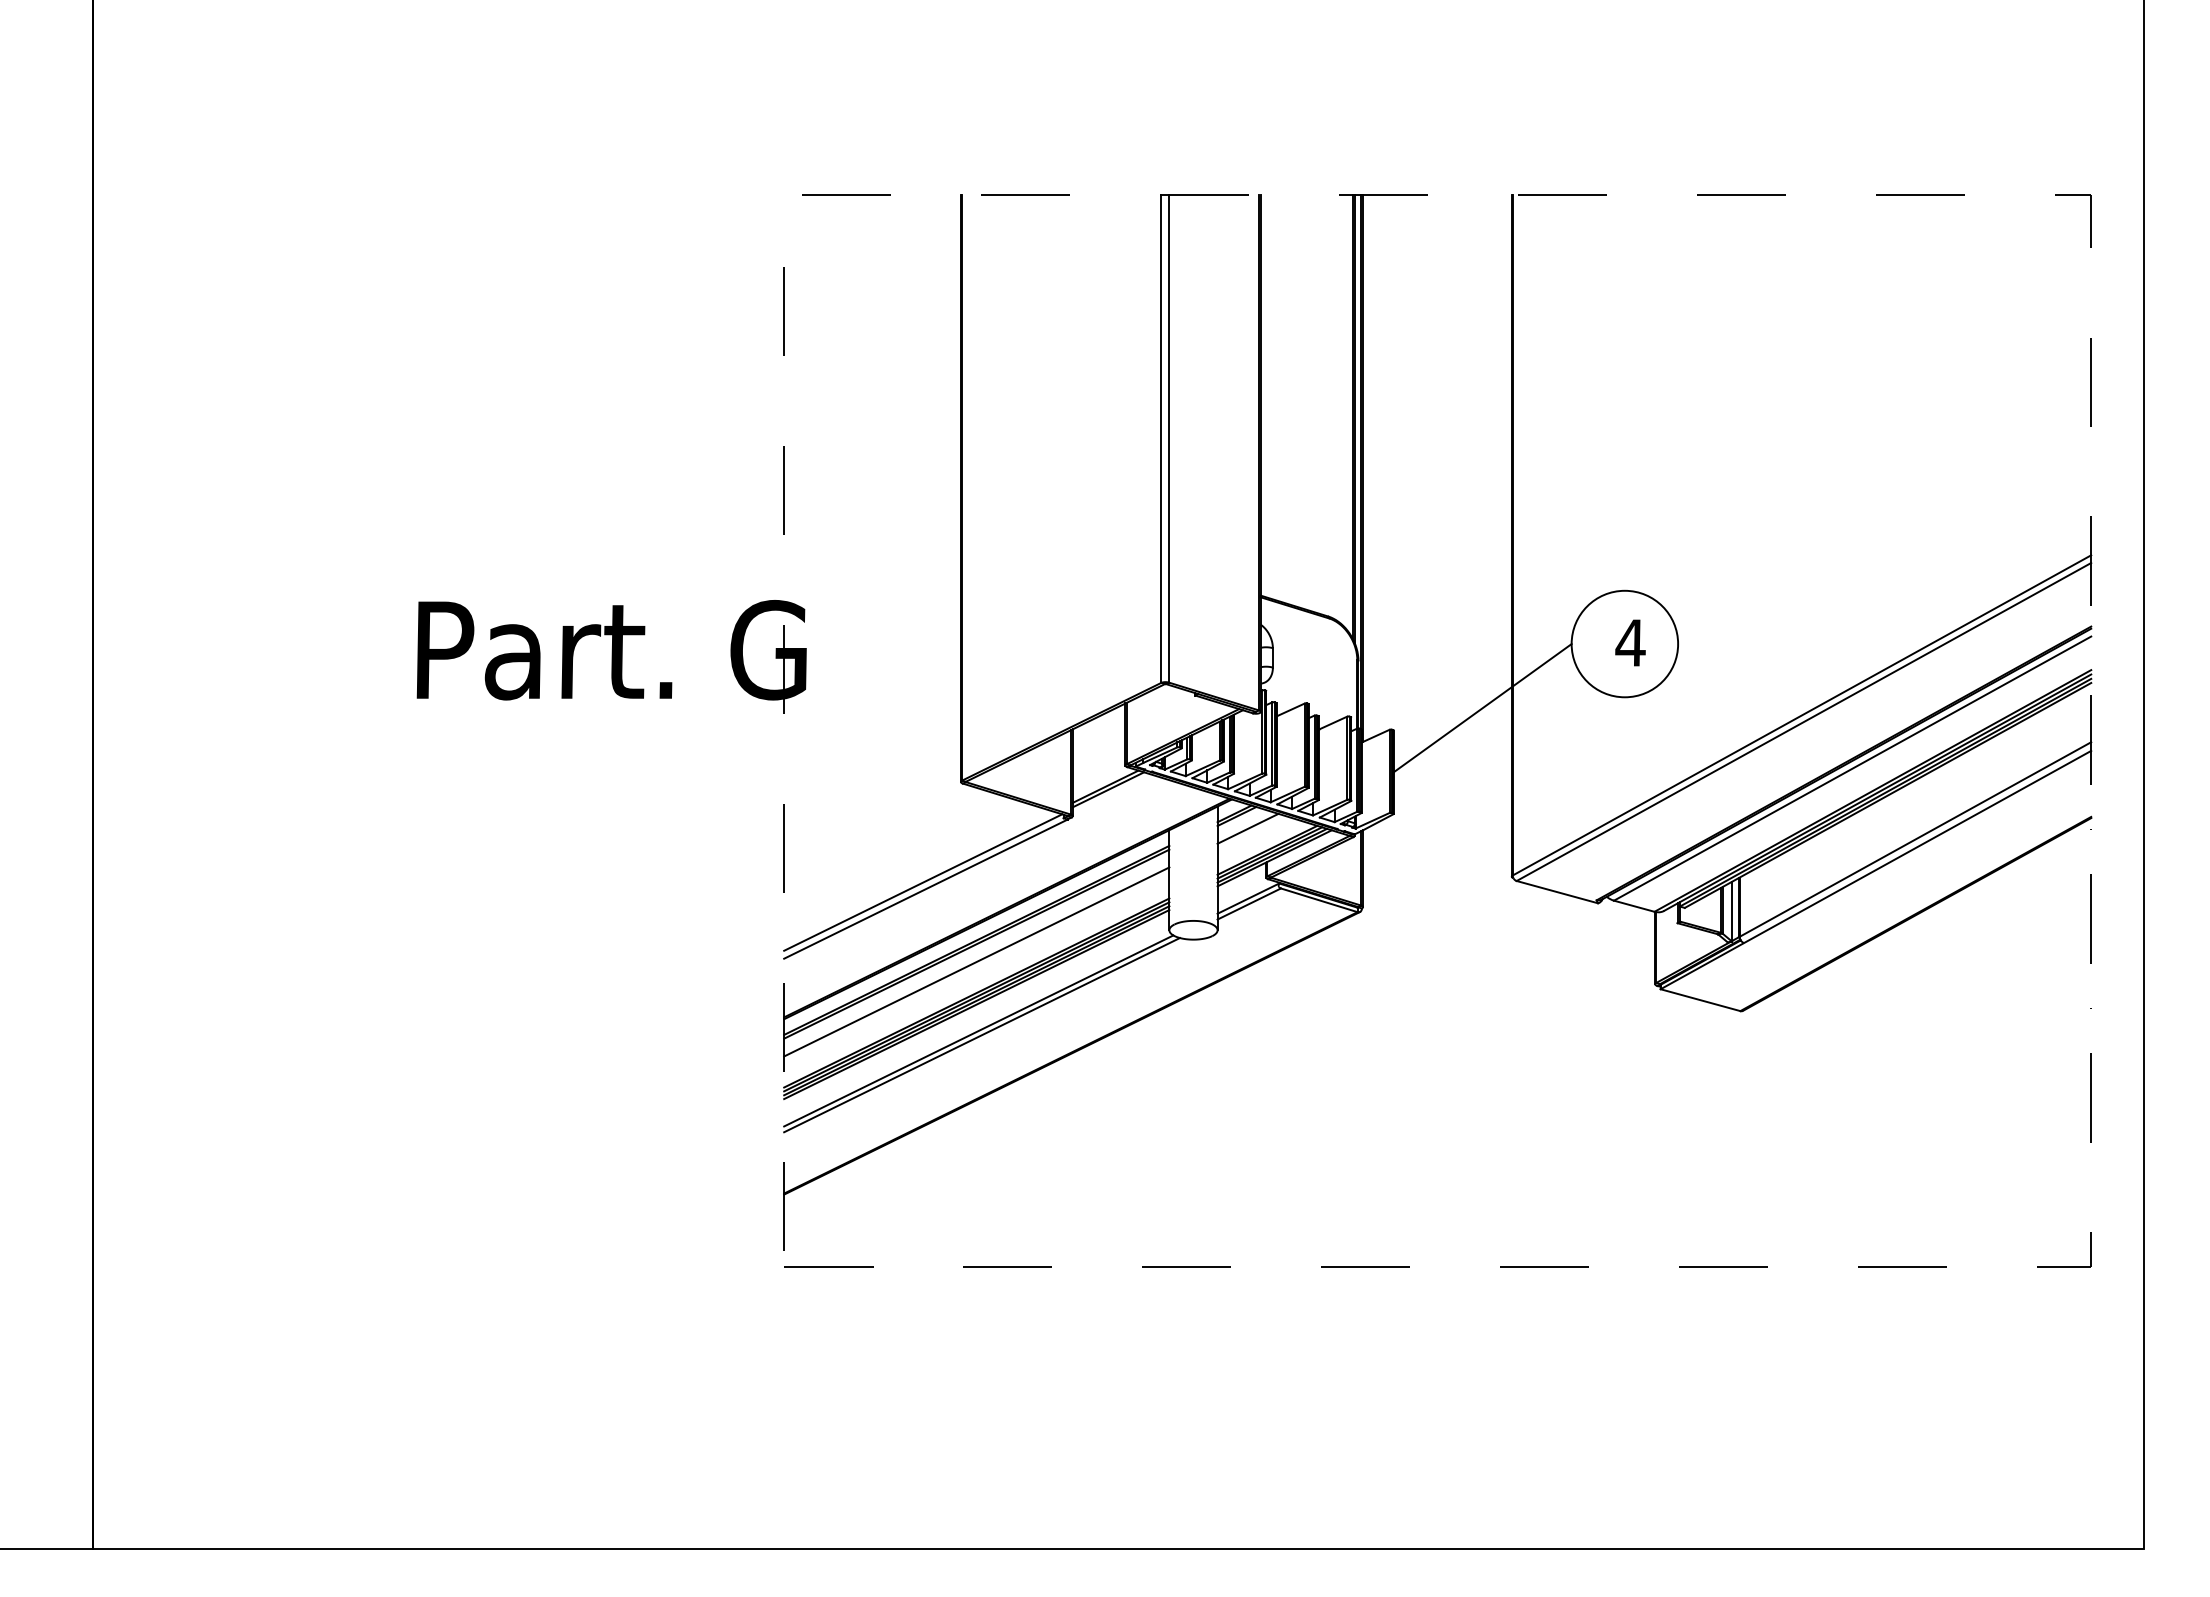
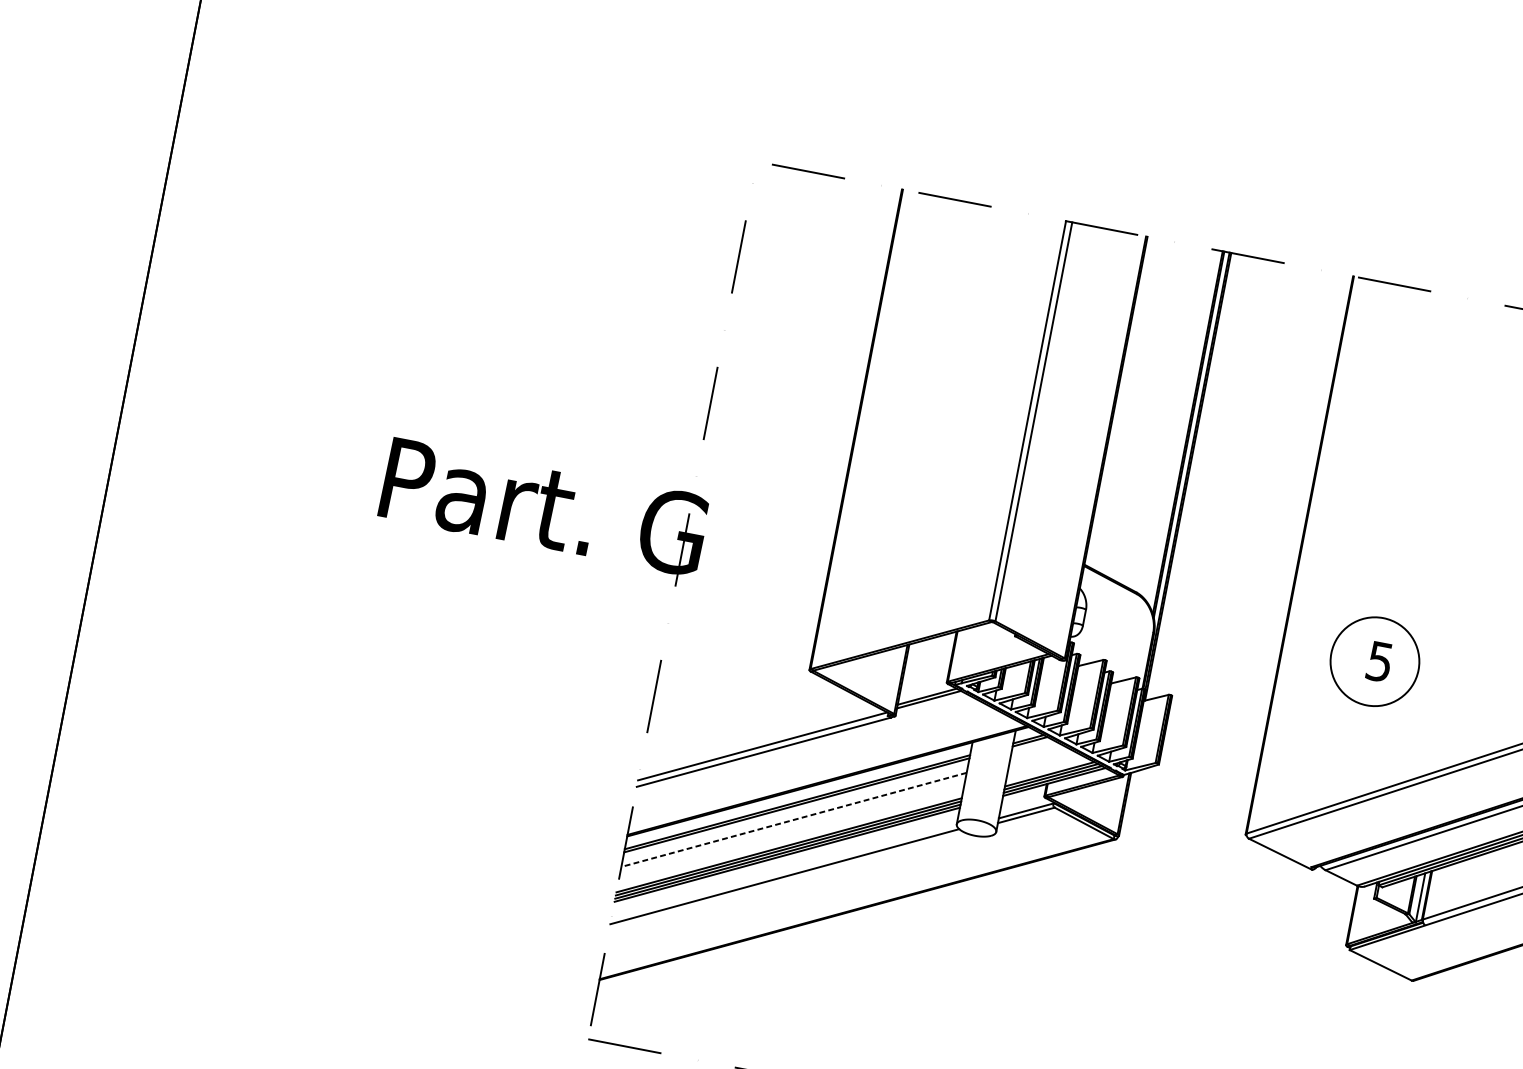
text: (1630, 643) -> (1379, 662), 4 -> 5
line: (1482, 708) -> (1248, 692), removed
line: (1247, 828) -> (1036, 753), removed
line: (976, 961) -> (793, 819), solid -> dashed
line: (981, 1035) -> (786, 880), removed

